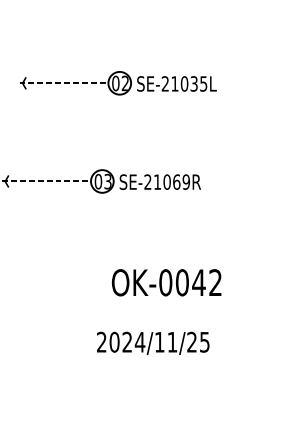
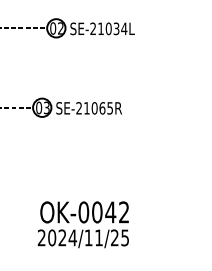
text: (203, 83) -> (124, 28), SE-21035L -> SE-21034L
text: (186, 181) -> (110, 107), SE-21069R -> SE-21065R
text: (166, 282) -> (84, 212), moved

